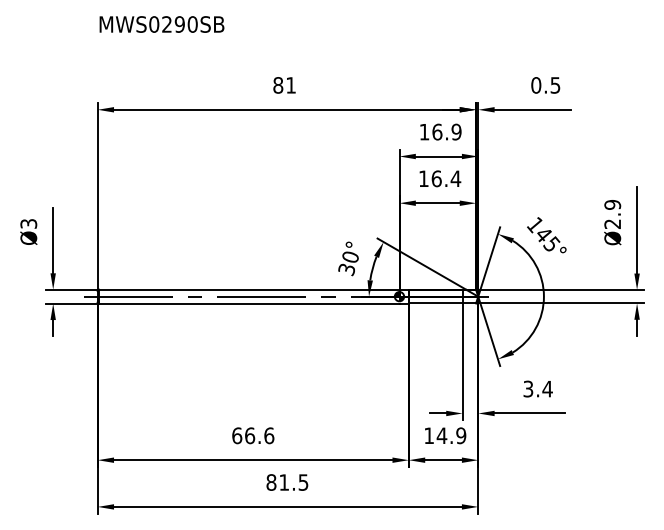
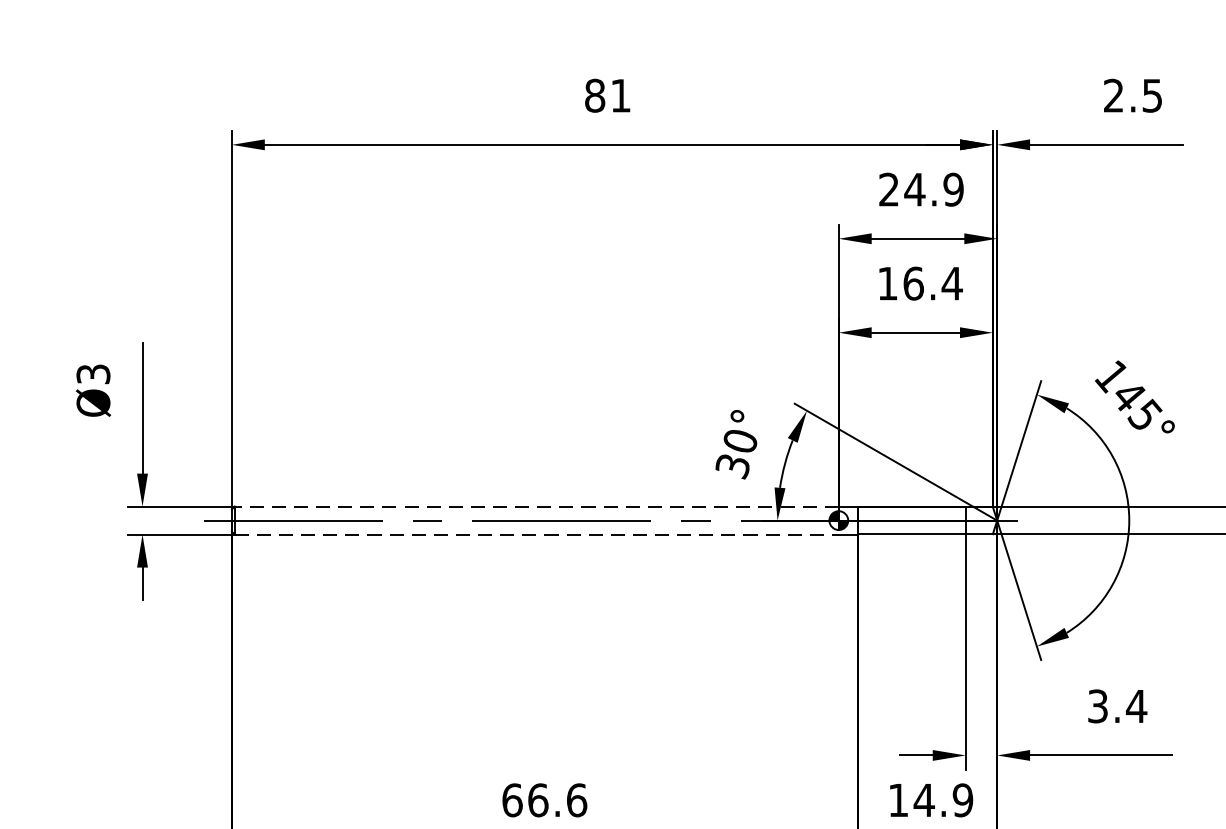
text: (536, 85) -> (1114, 95), 0.5 -> 2.5
text: (430, 131) -> (901, 188), 16.9 -> 24.9
line: (248, 289) -> (535, 506), solid -> dashed
line: (249, 303) -> (537, 534), solid -> dashed

